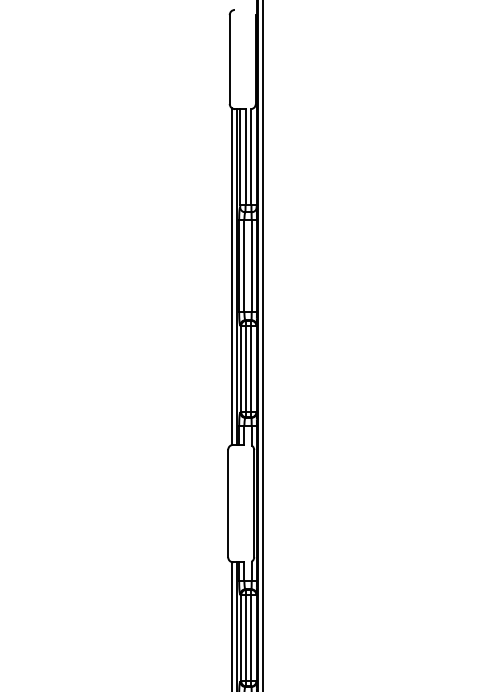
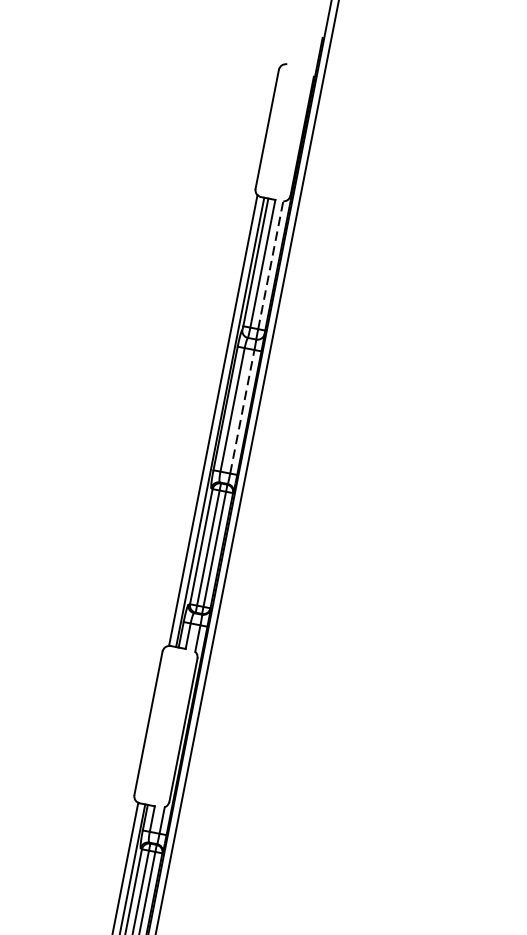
line: (251, 156) -> (270, 264), solid -> dashed
line: (251, 265) -> (242, 410), solid -> dashed

